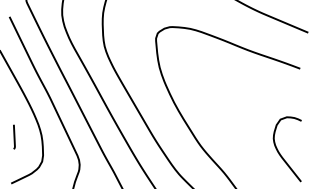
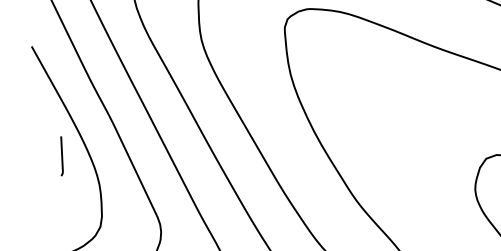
line: (14, 136) -> (62, 155), moved

